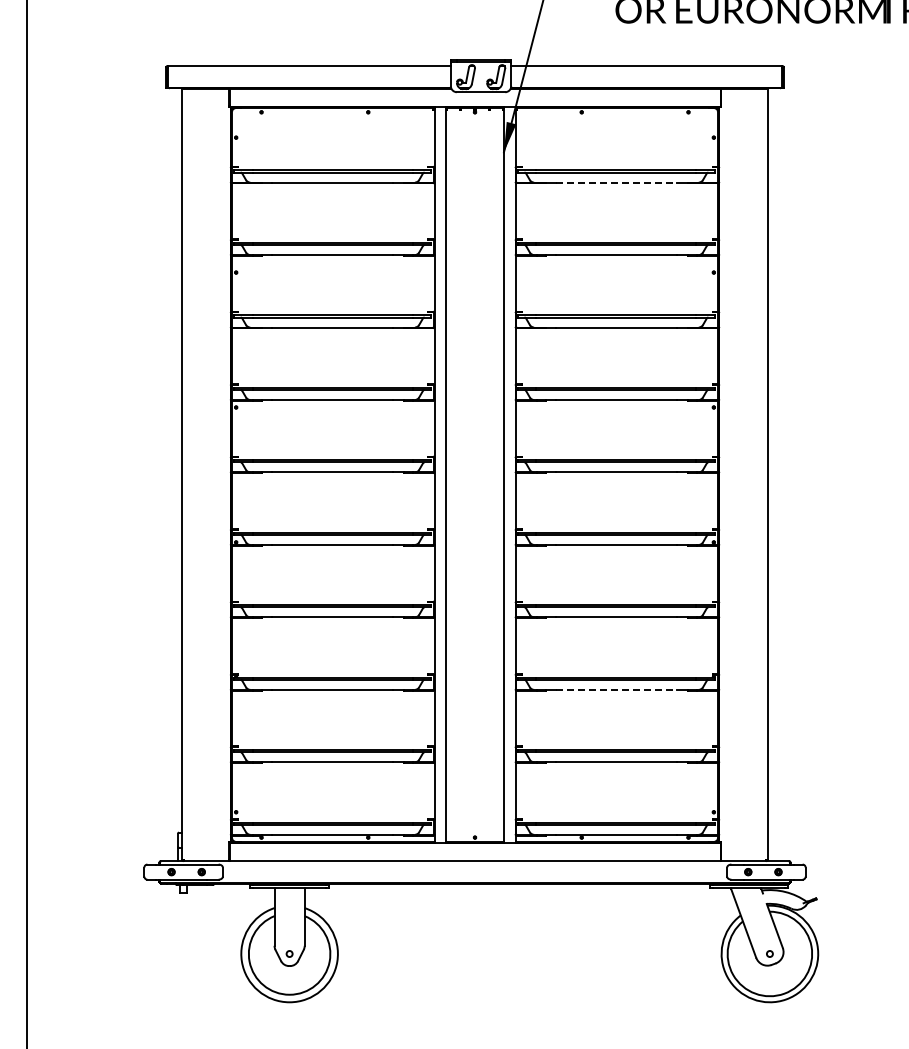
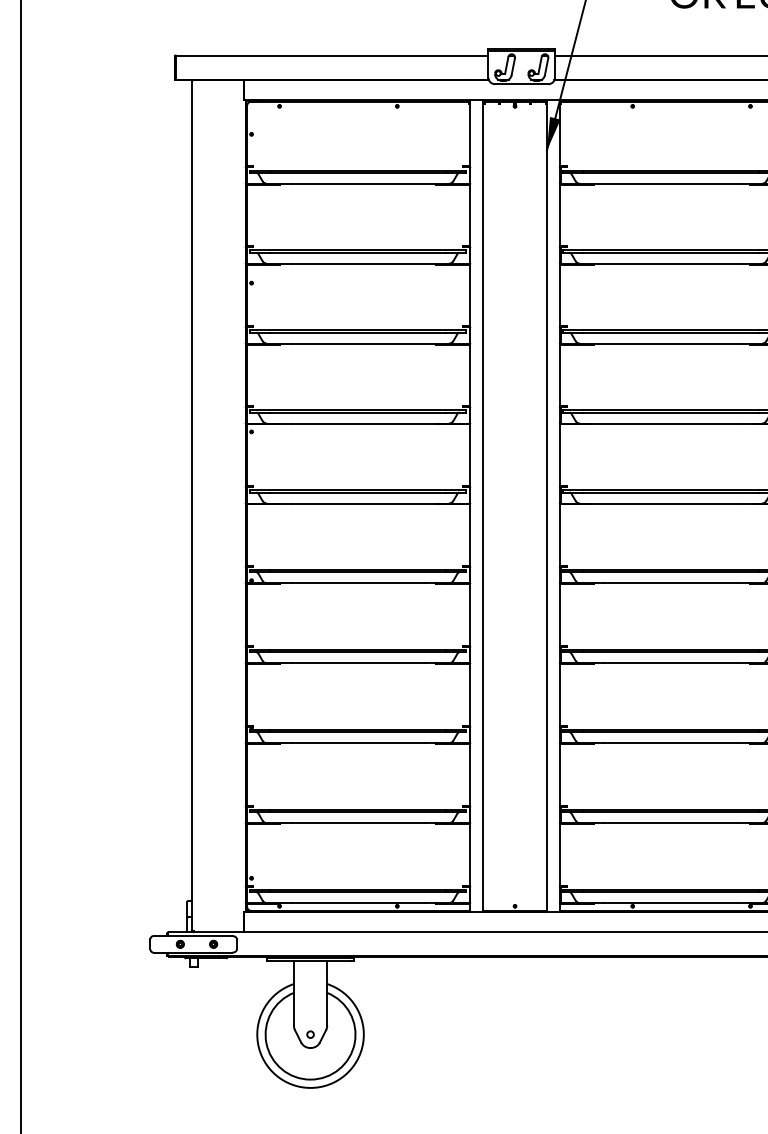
line: (616, 182) -> (671, 183), dashed -> solid
line: (616, 689) -> (671, 742), dashed -> solid

